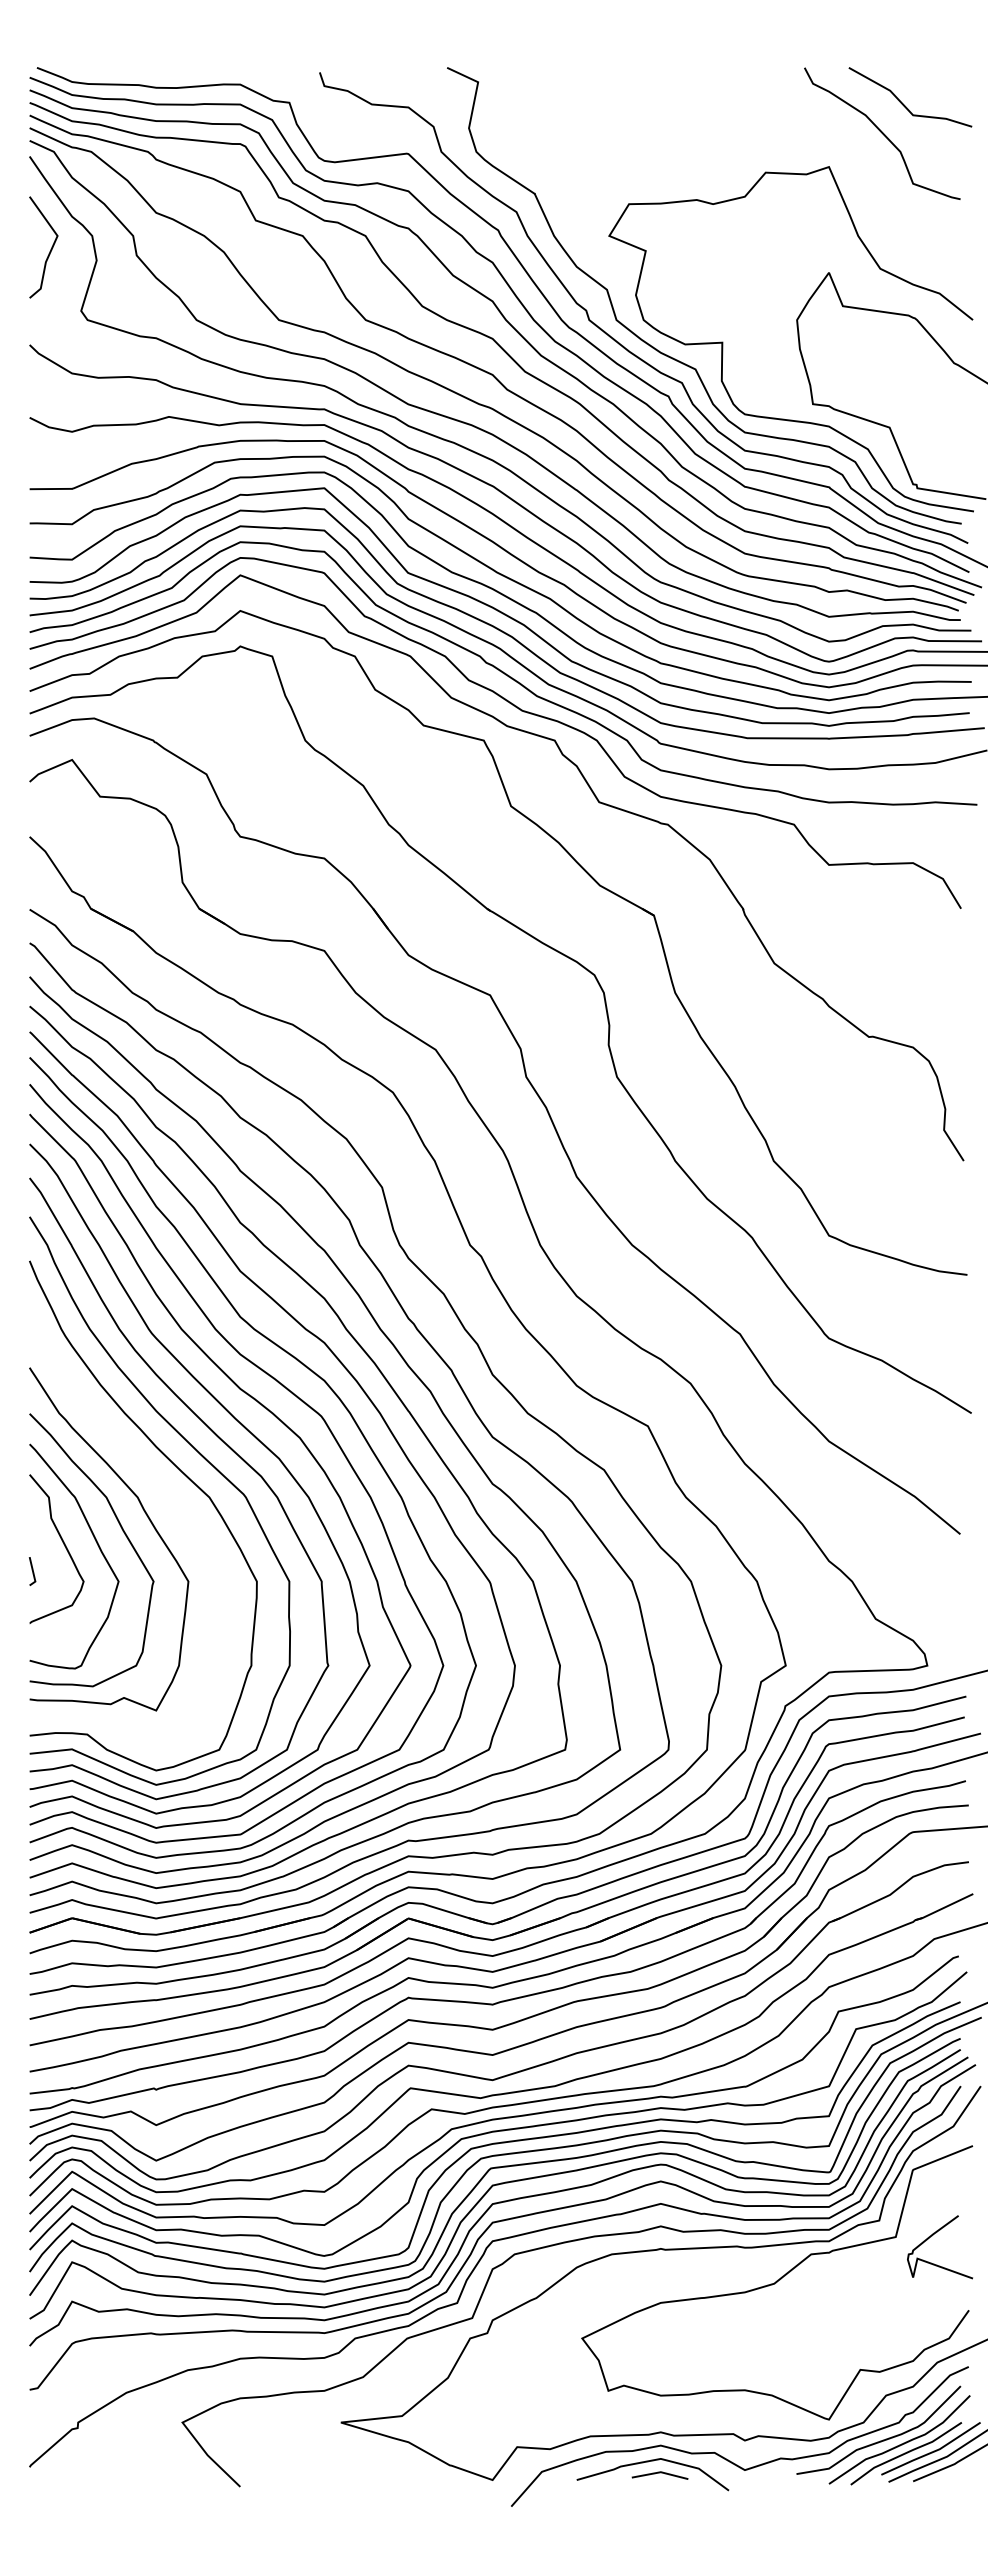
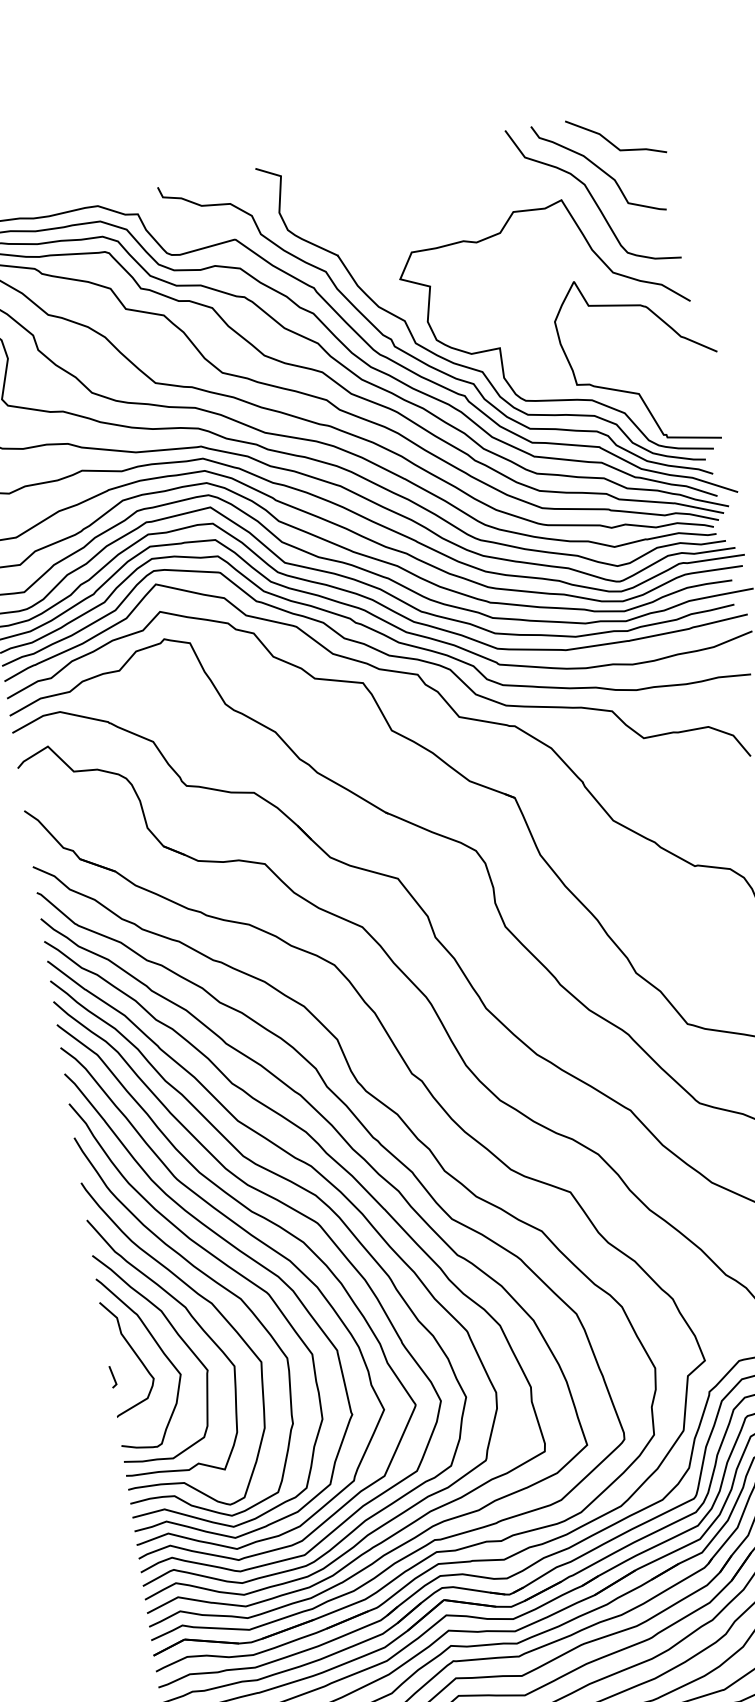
curve: (868, 165) -> (591, 194), added
curve: (175, 1505) -> (215, 1309), added

